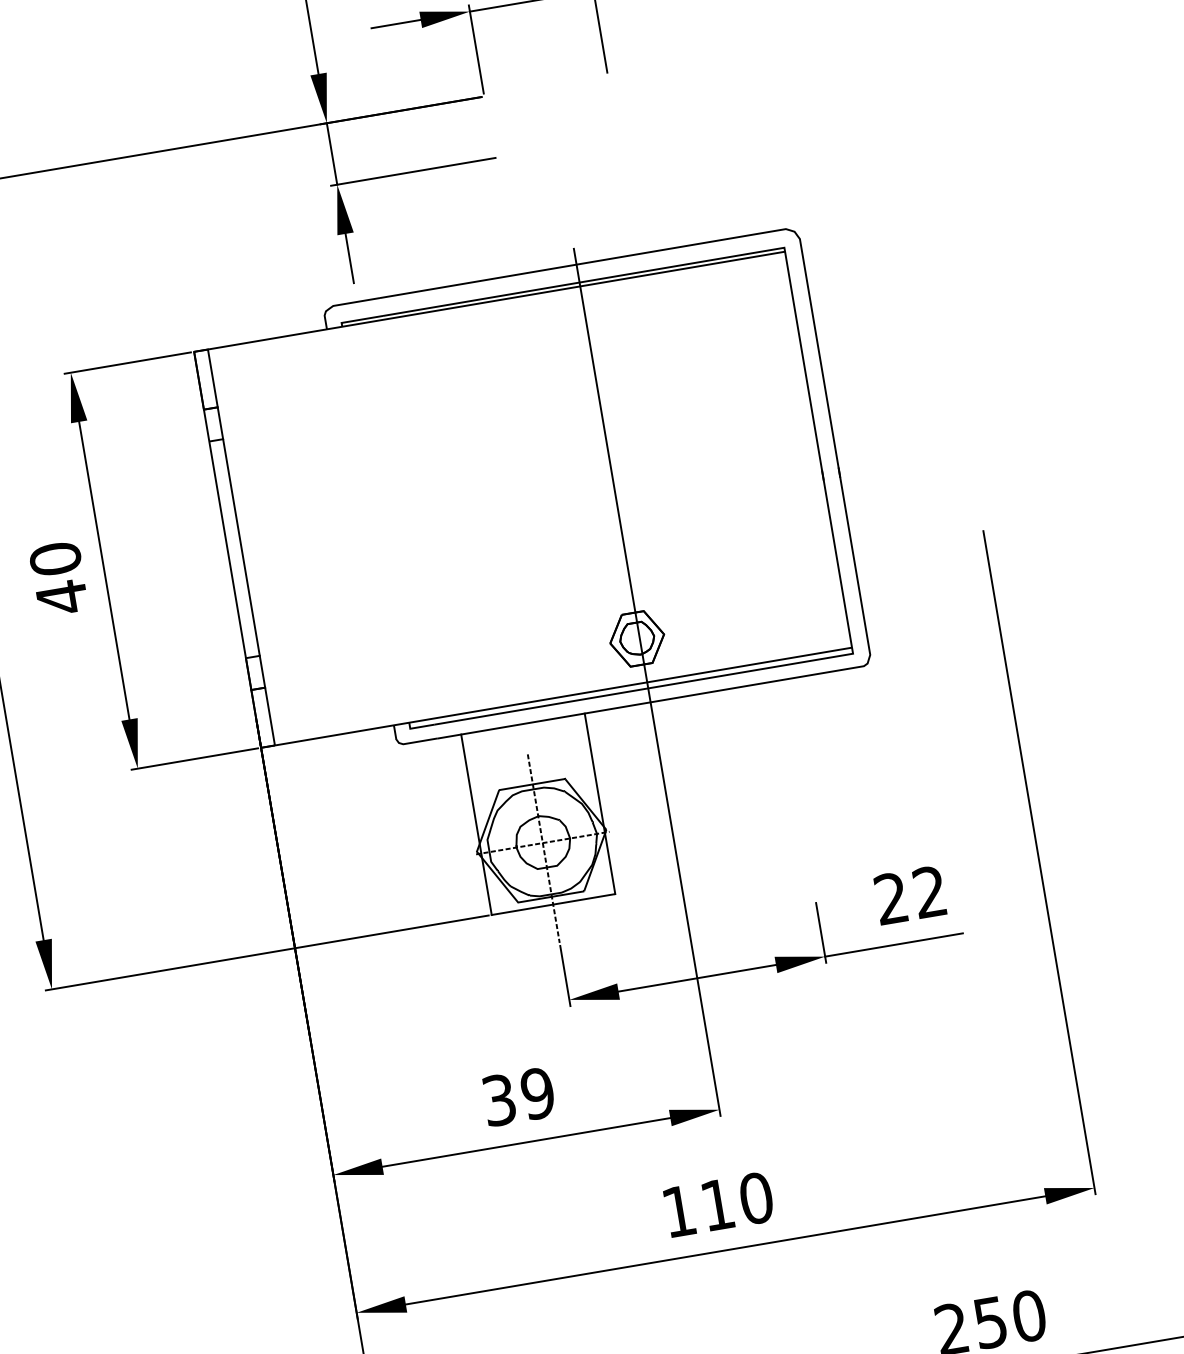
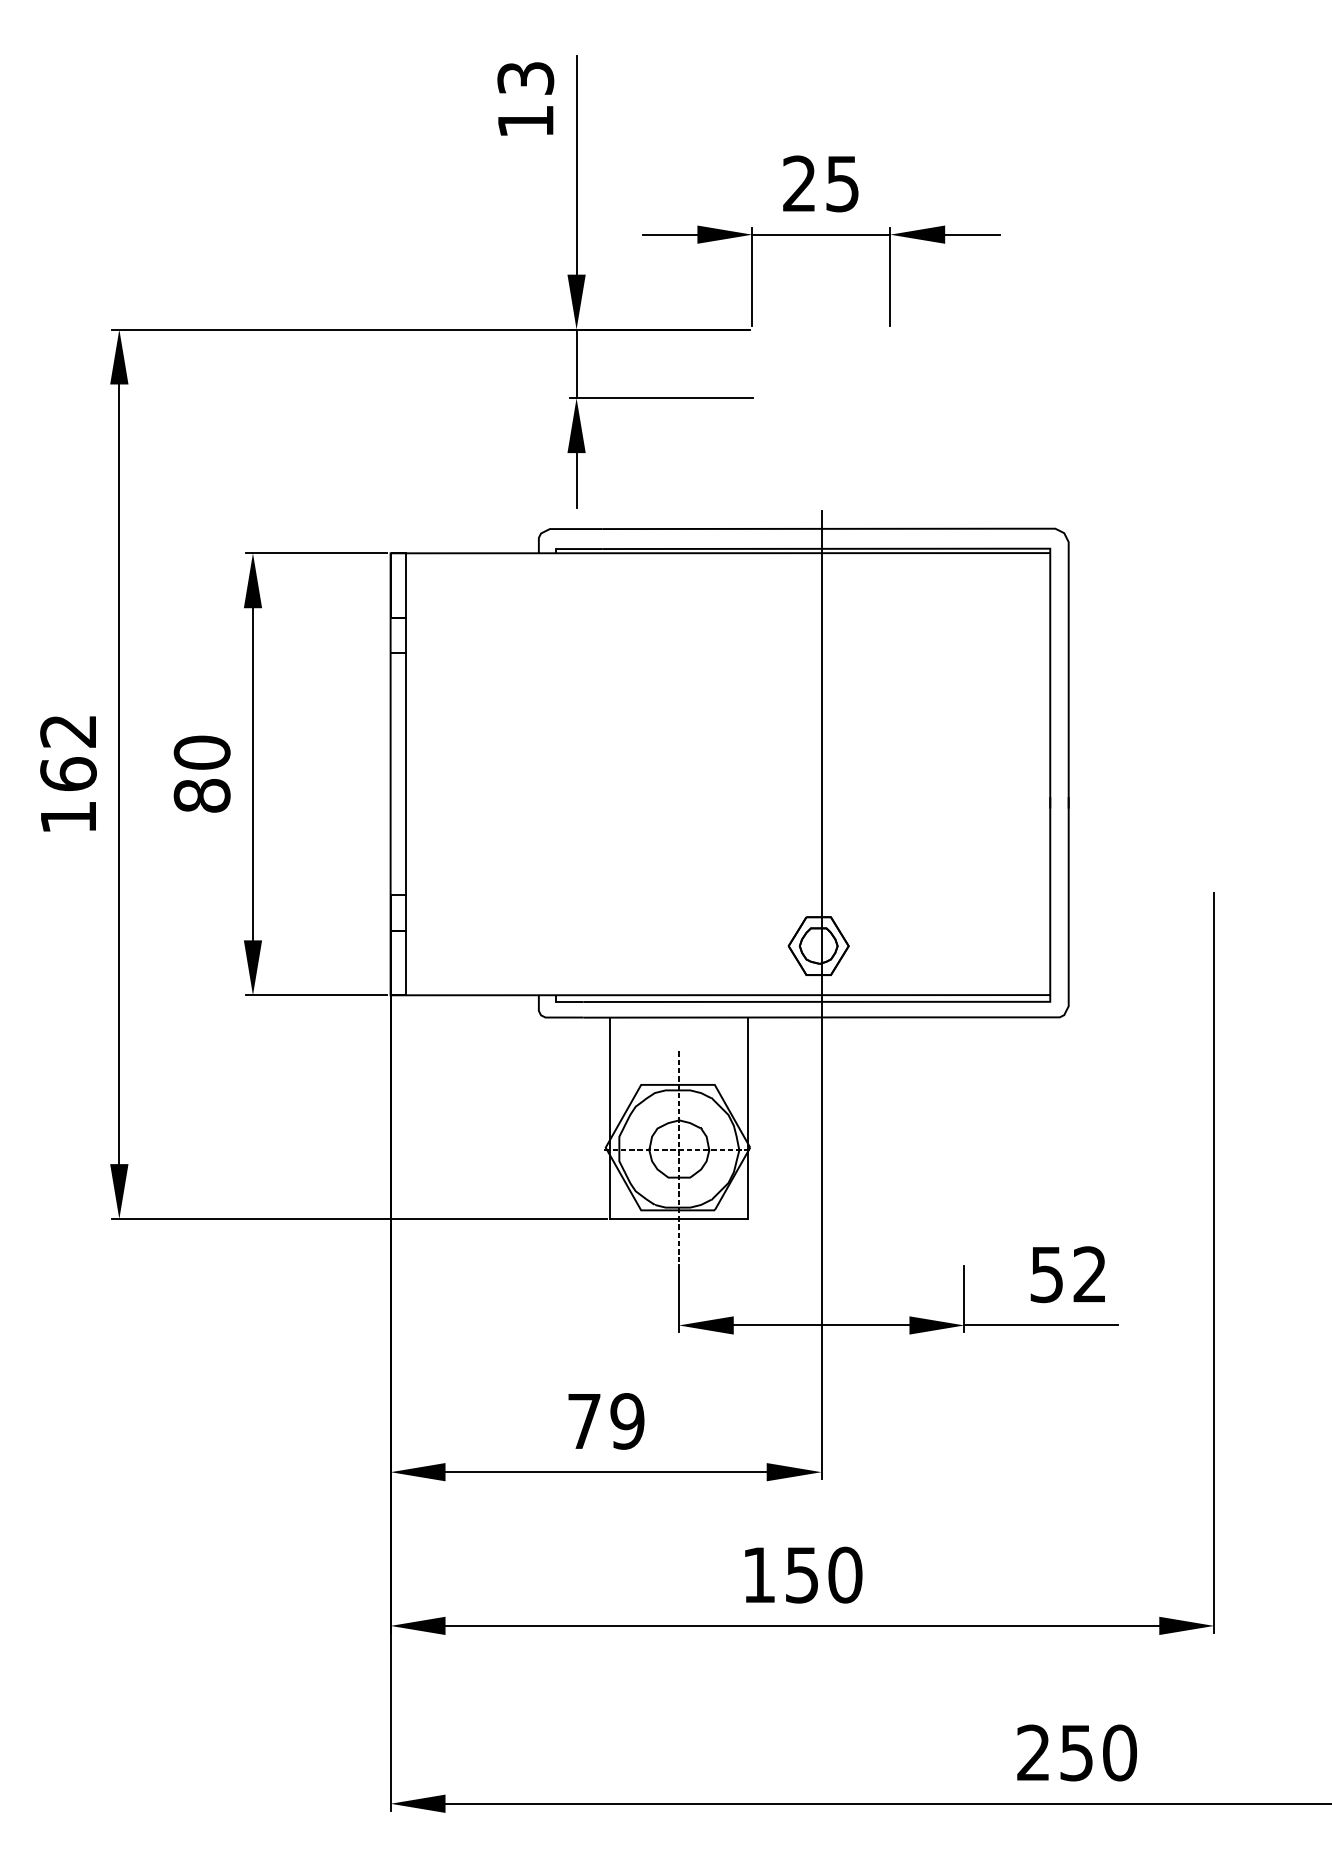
text: (61, 597) -> (201, 795), 40 -> 80
text: (891, 898) -> (1046, 1274), 22 -> 52
text: (499, 1100) -> (584, 1421), 39 -> 79
text: (717, 1205) -> (801, 1575), 110 -> 150

